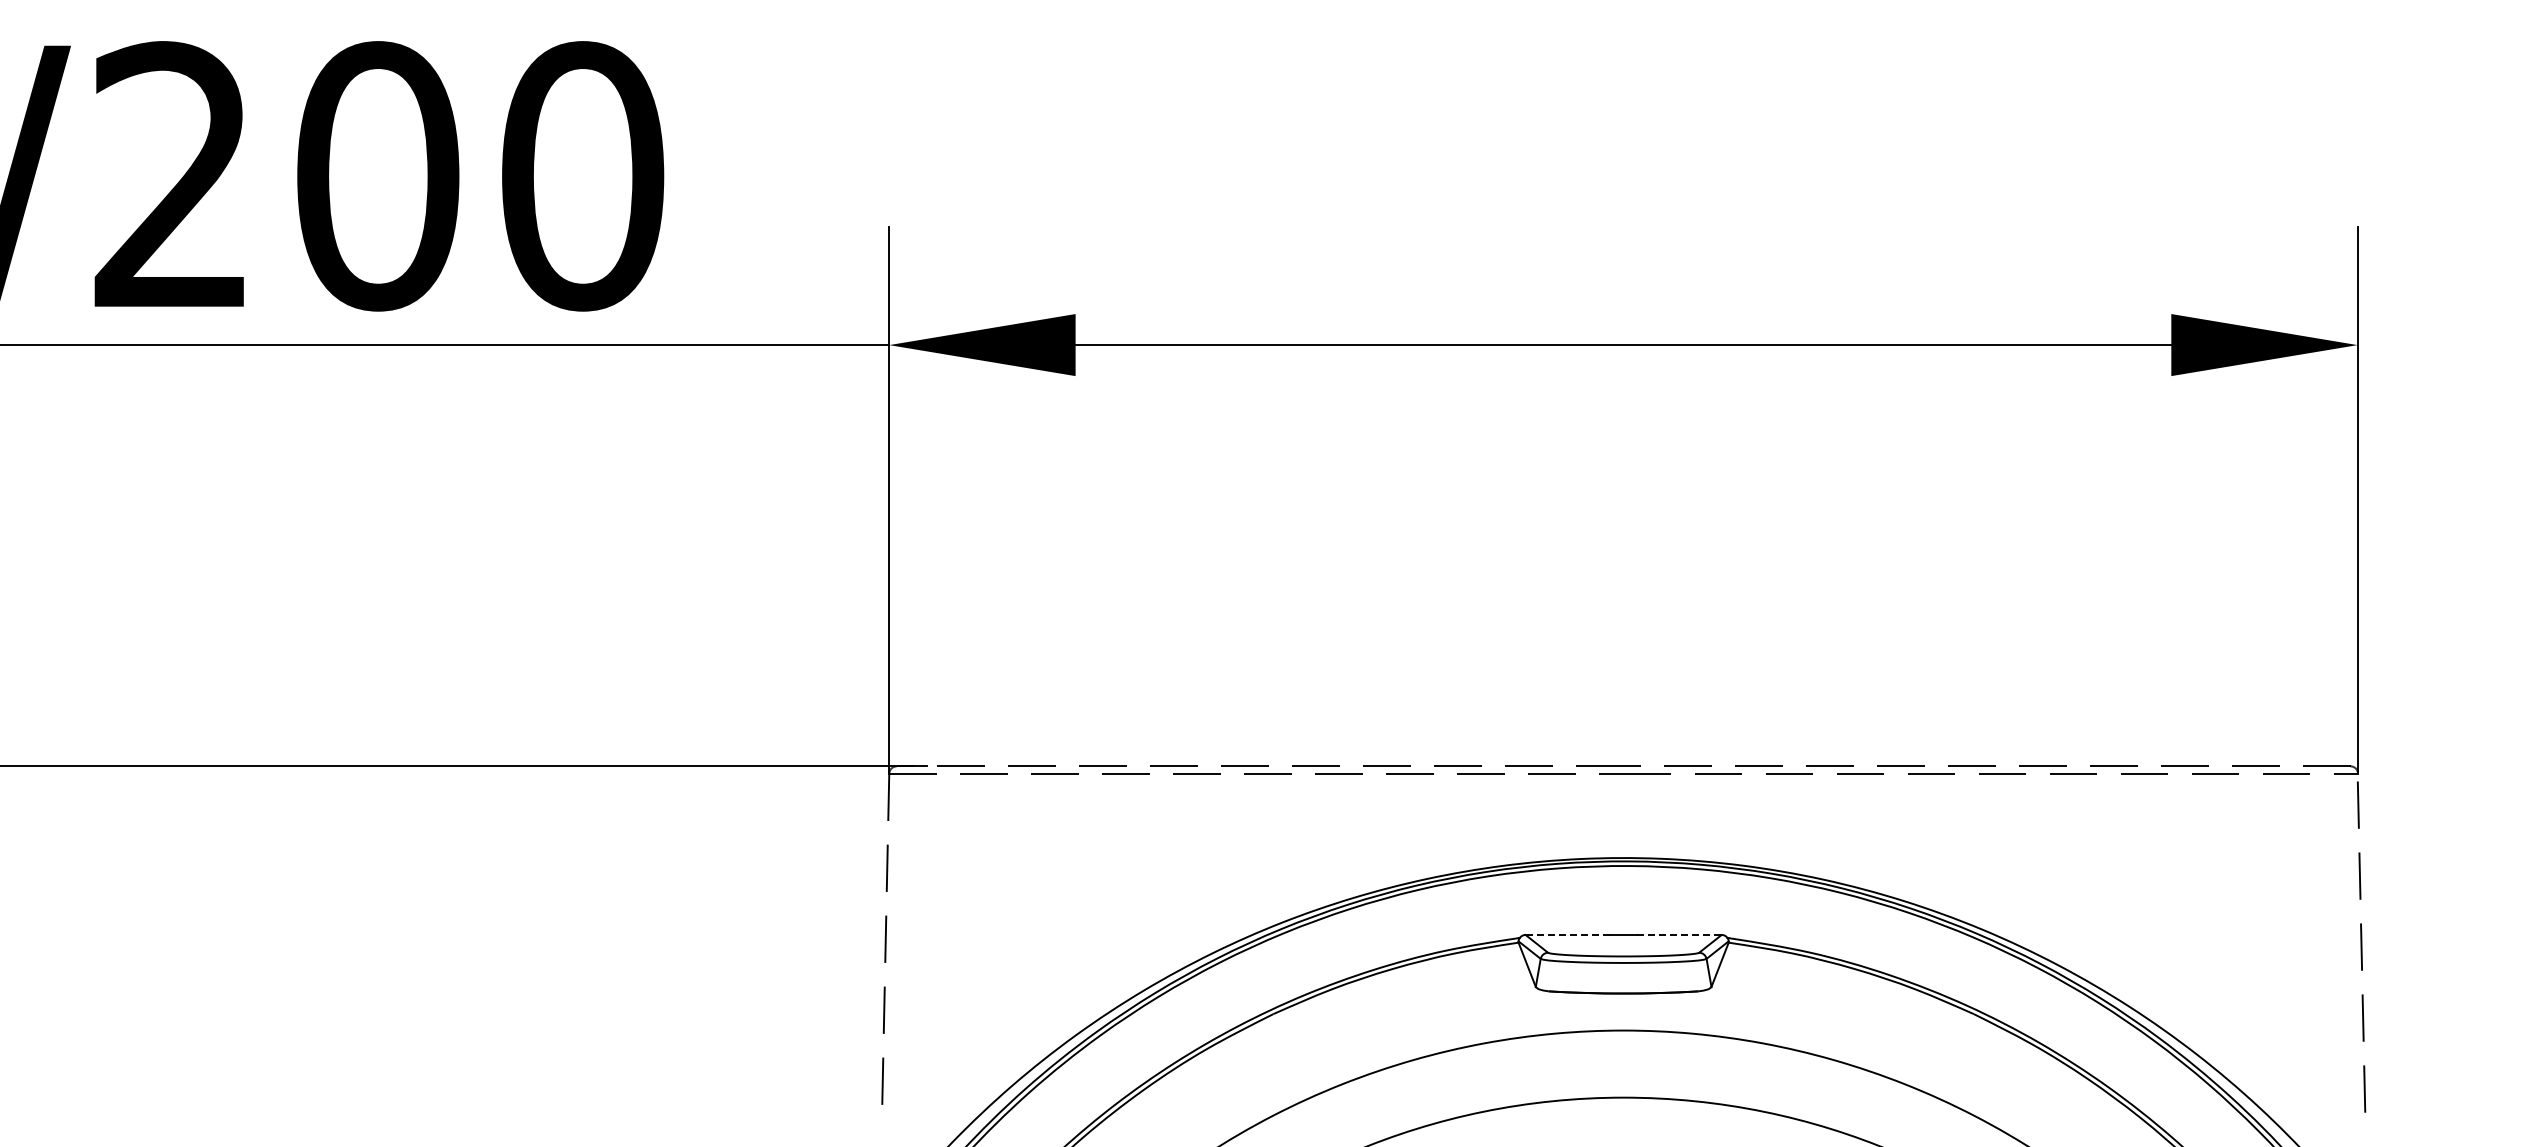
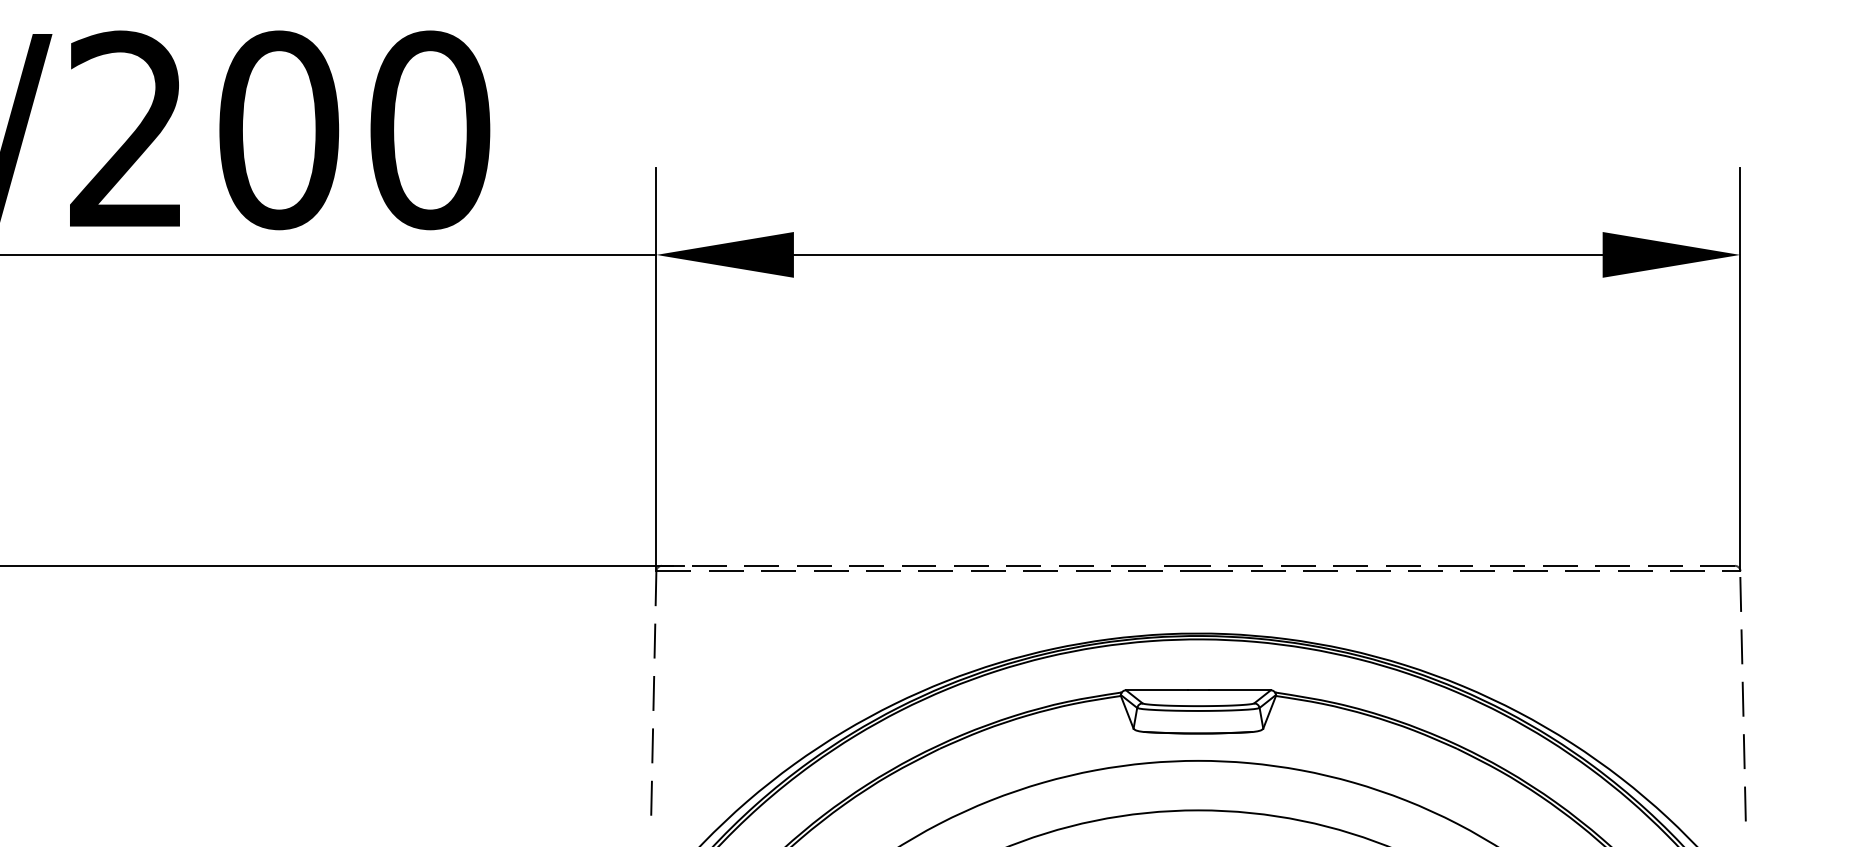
line: (1568, 935) -> (1157, 690), dashed -> solid
line: (1680, 935) -> (1240, 690), dashed -> solid

